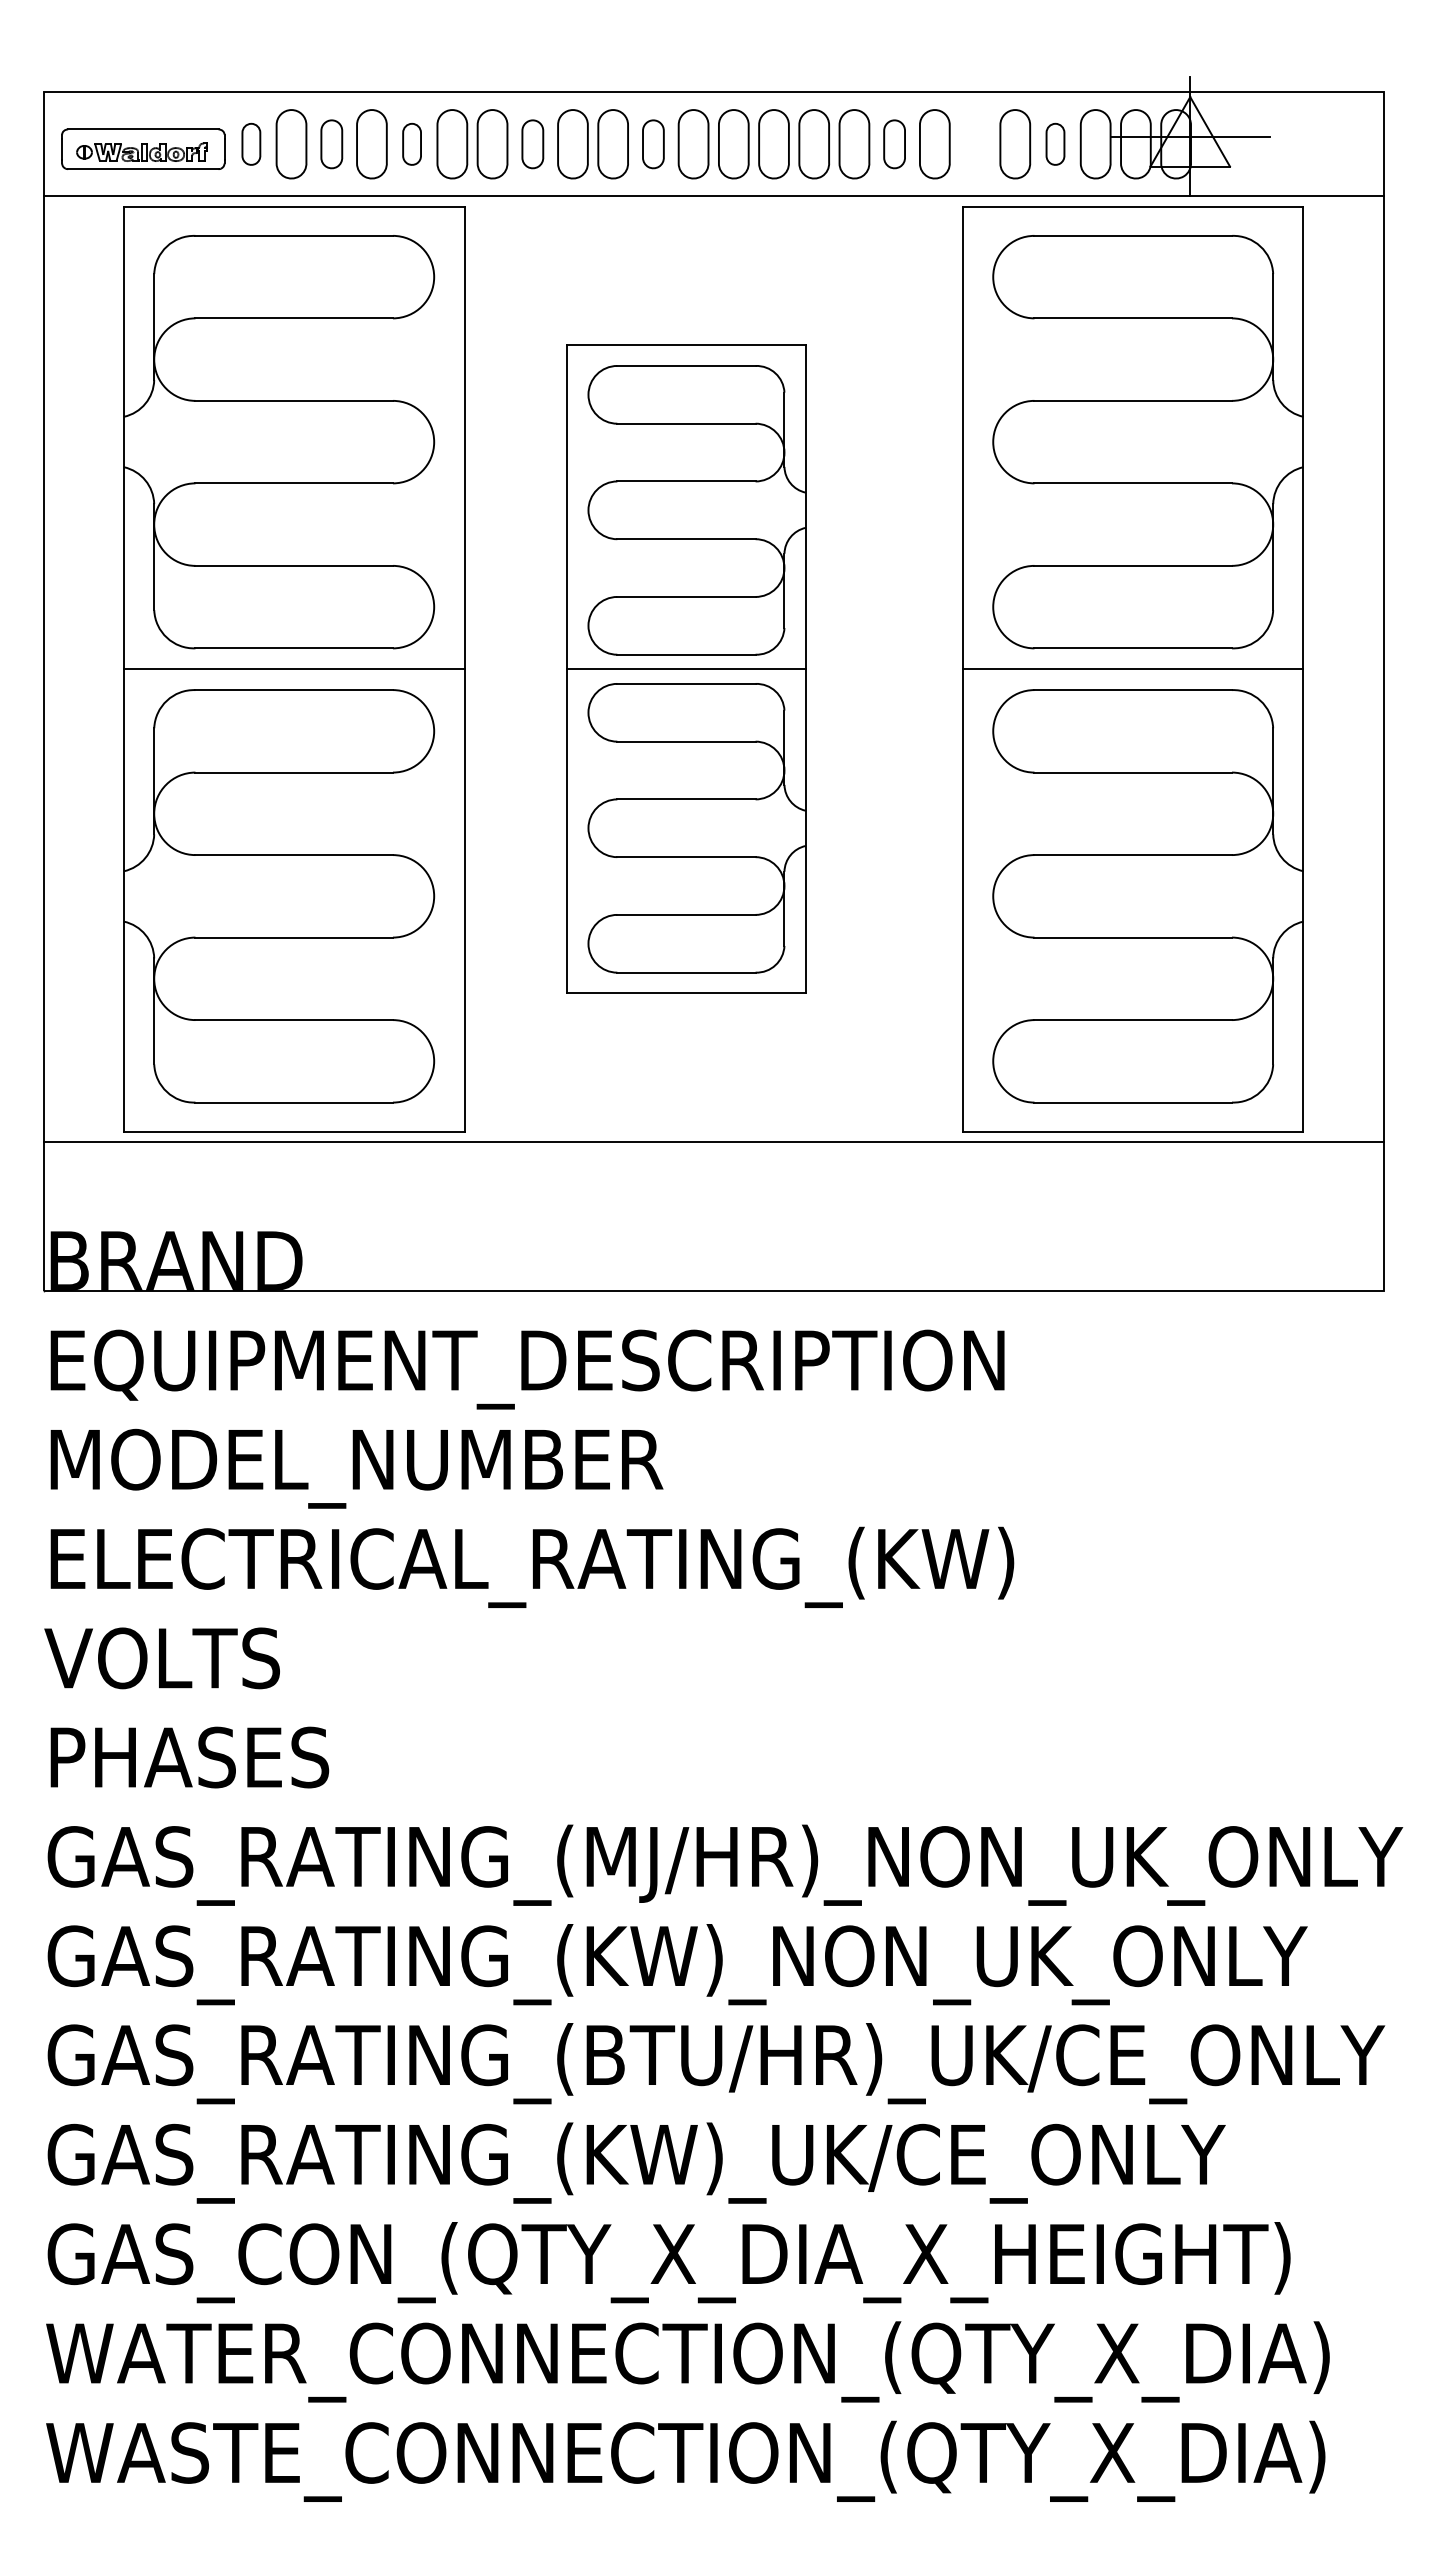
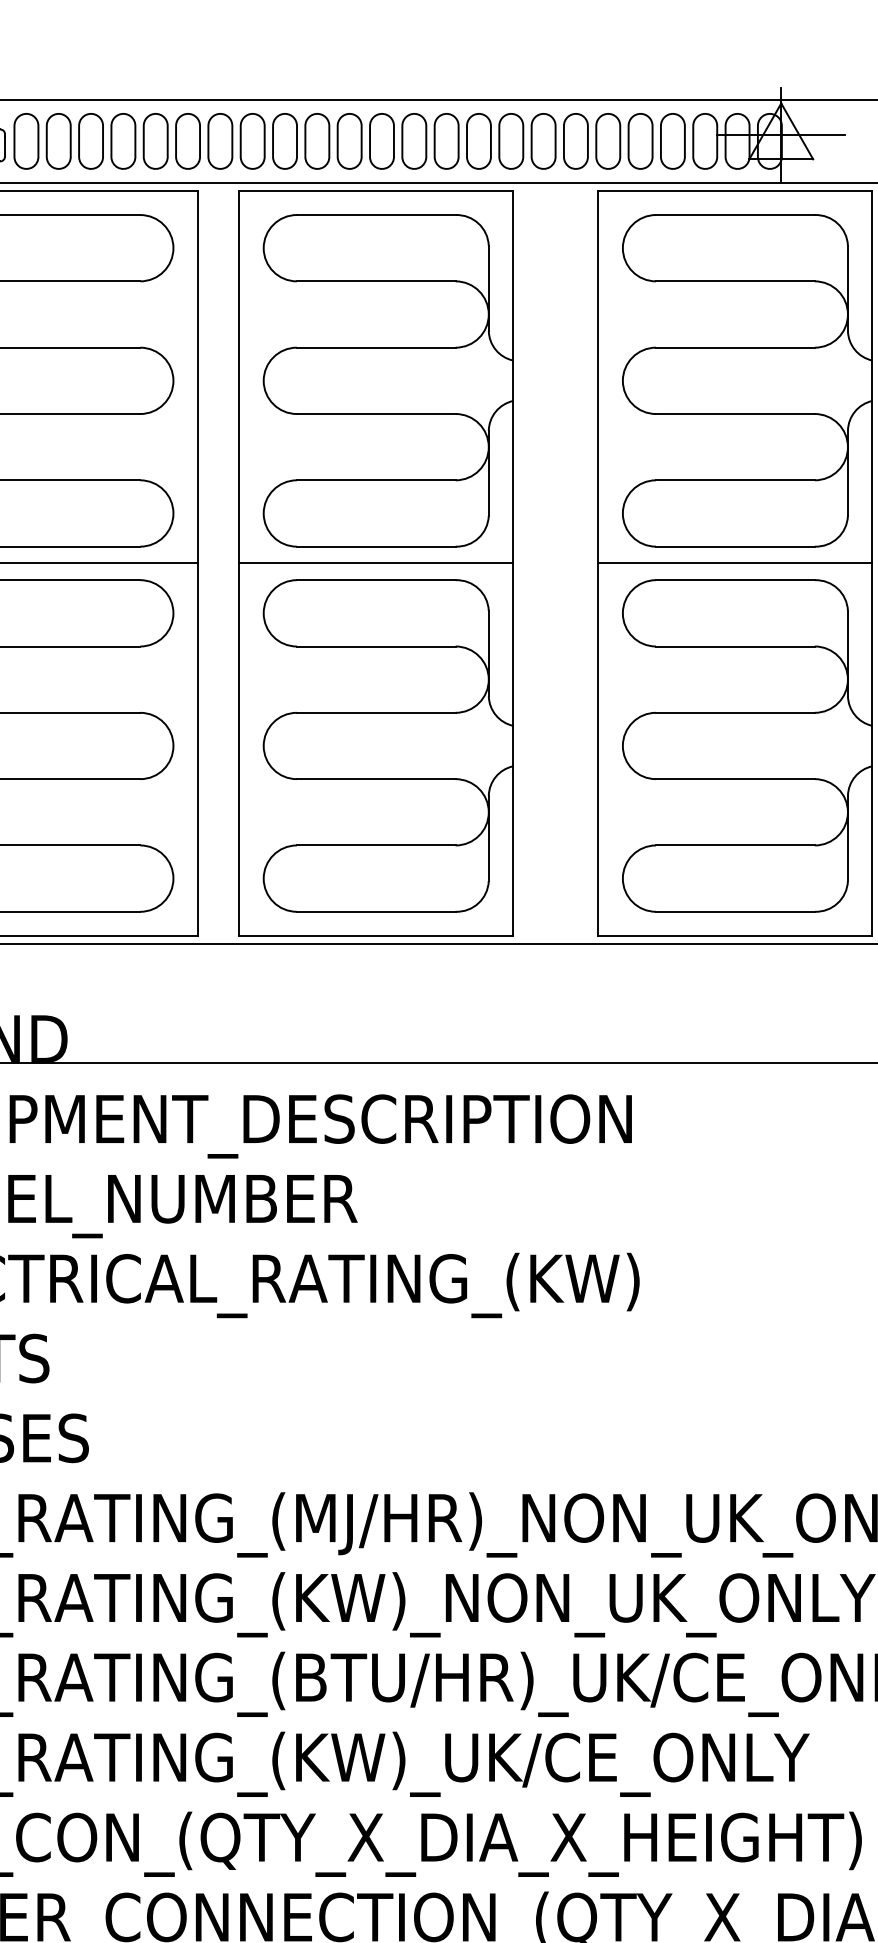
part: (251, 144) -> (26, 141), size x1.67
part: (331, 144) -> (90, 141), size x1.43
part: (411, 144) -> (155, 141), size x1.67
part: (532, 144) -> (252, 141), size x1.43
part: (653, 144) -> (349, 141), size x1.43
part: (894, 144) -> (543, 141), size x1.43
part: (974, 144) -> (607, 141), added
part: (1055, 144) -> (672, 141), size x1.67
part: (686, 669) -> (376, 563), size x1.43

